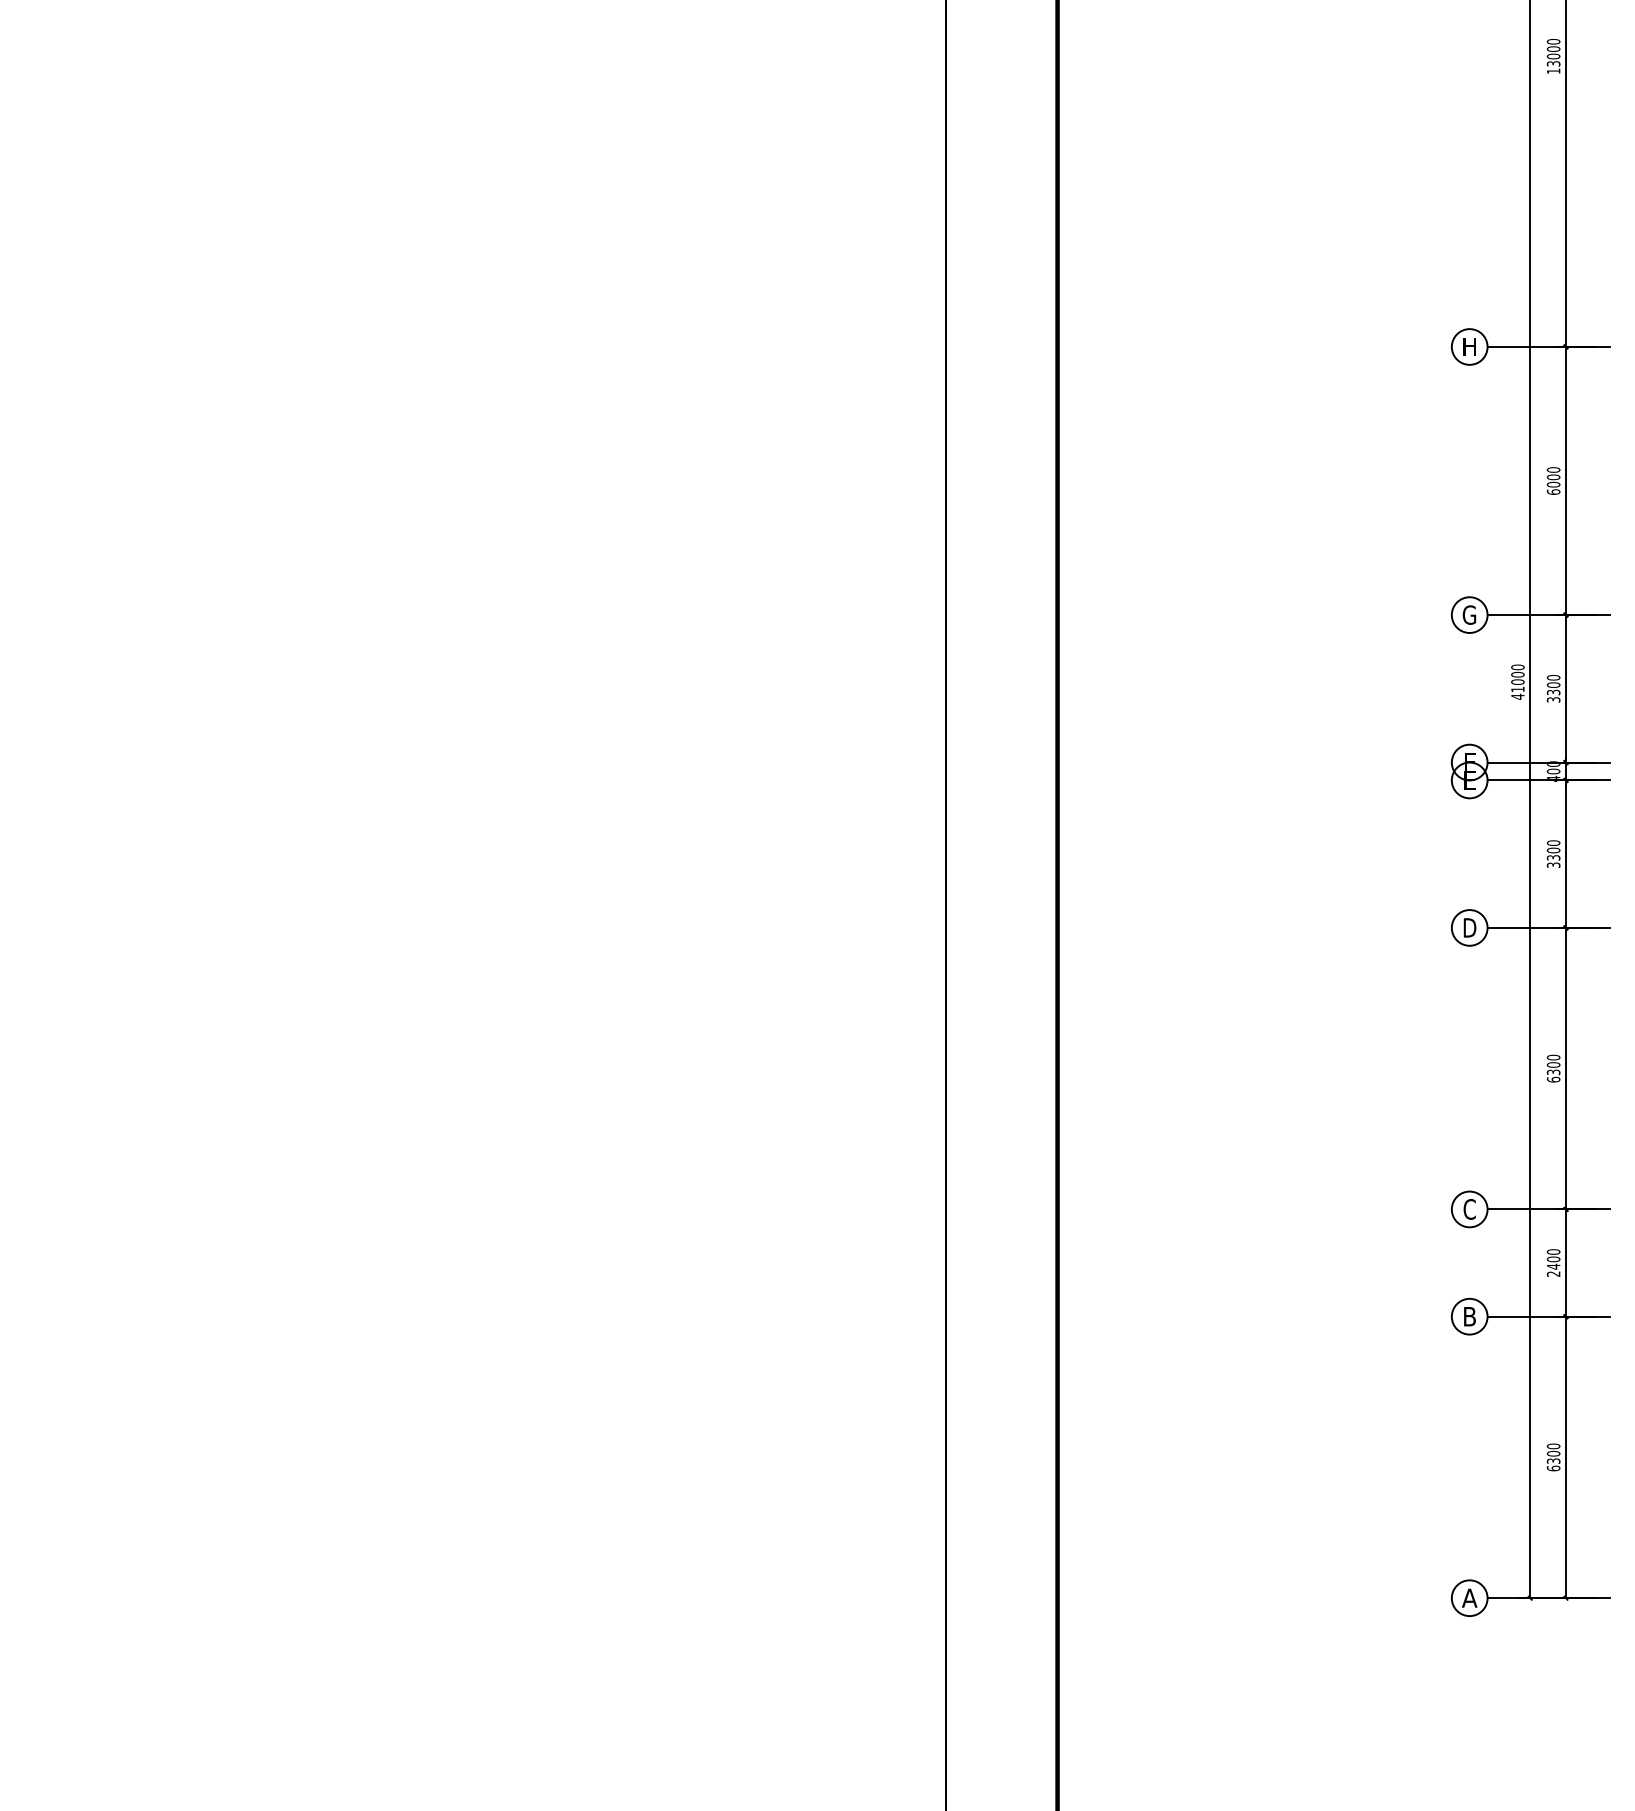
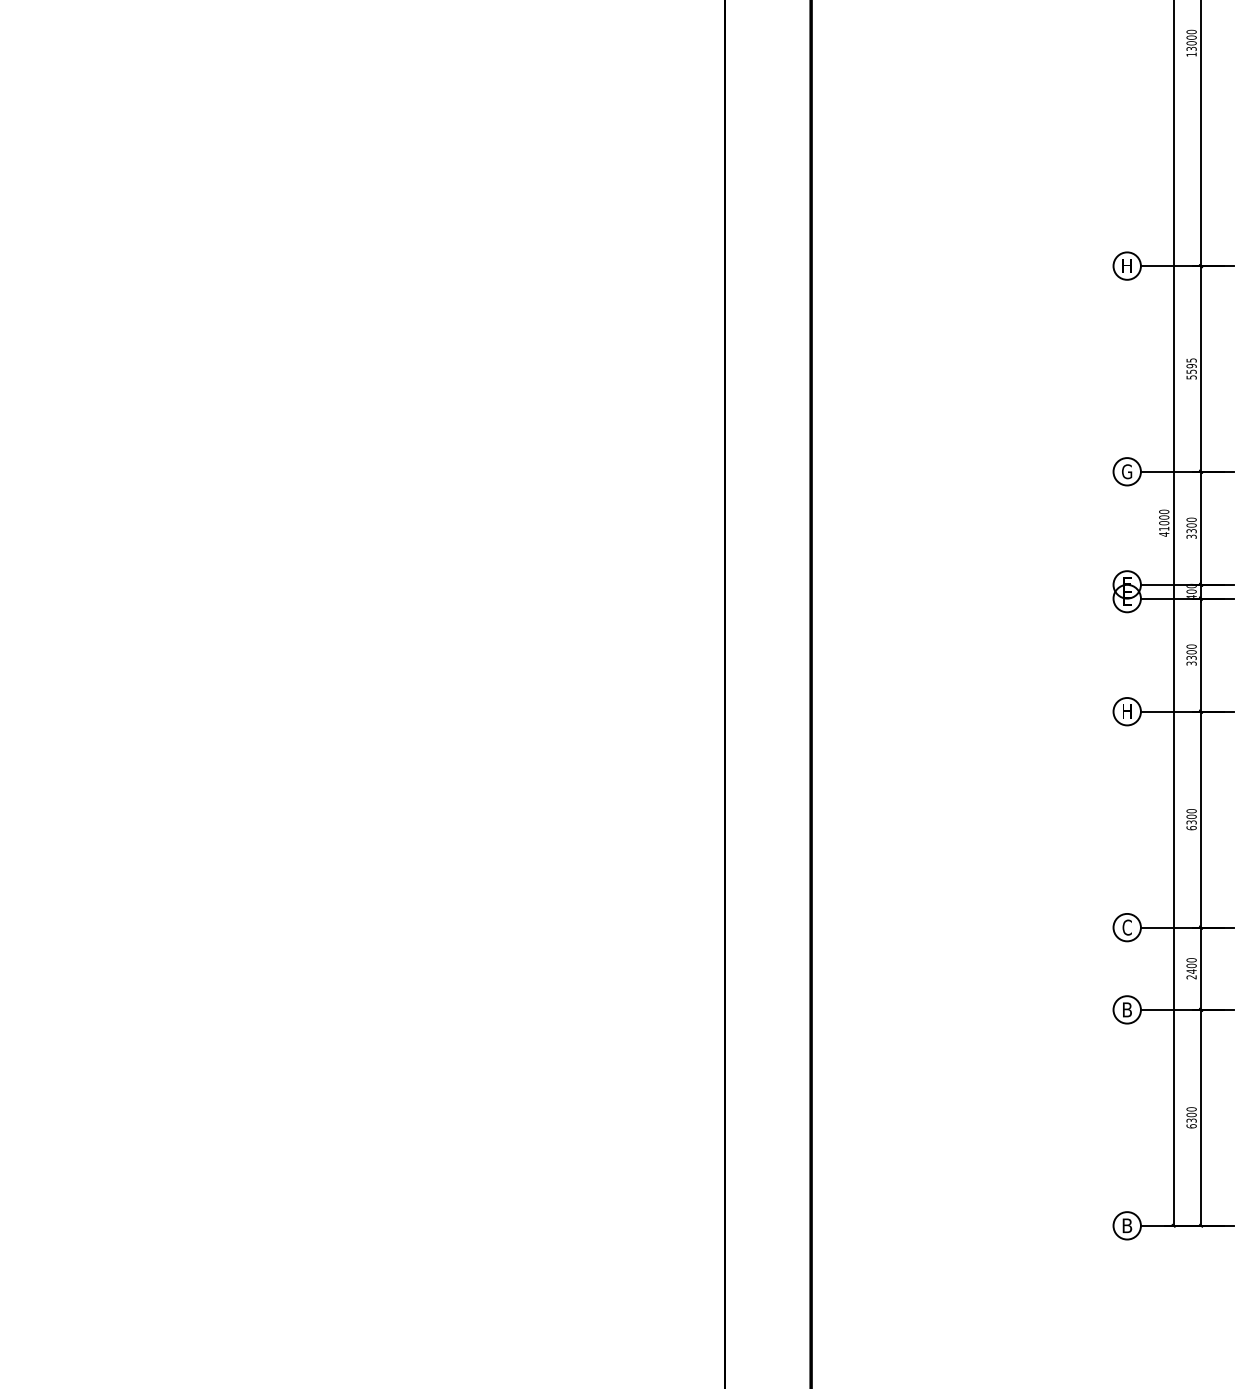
text: (1553, 480) -> (1191, 368), 6000 -> 5595
text: (1469, 927) -> (1127, 711), D -> H
text: (1469, 1597) -> (1127, 1225), A -> B

